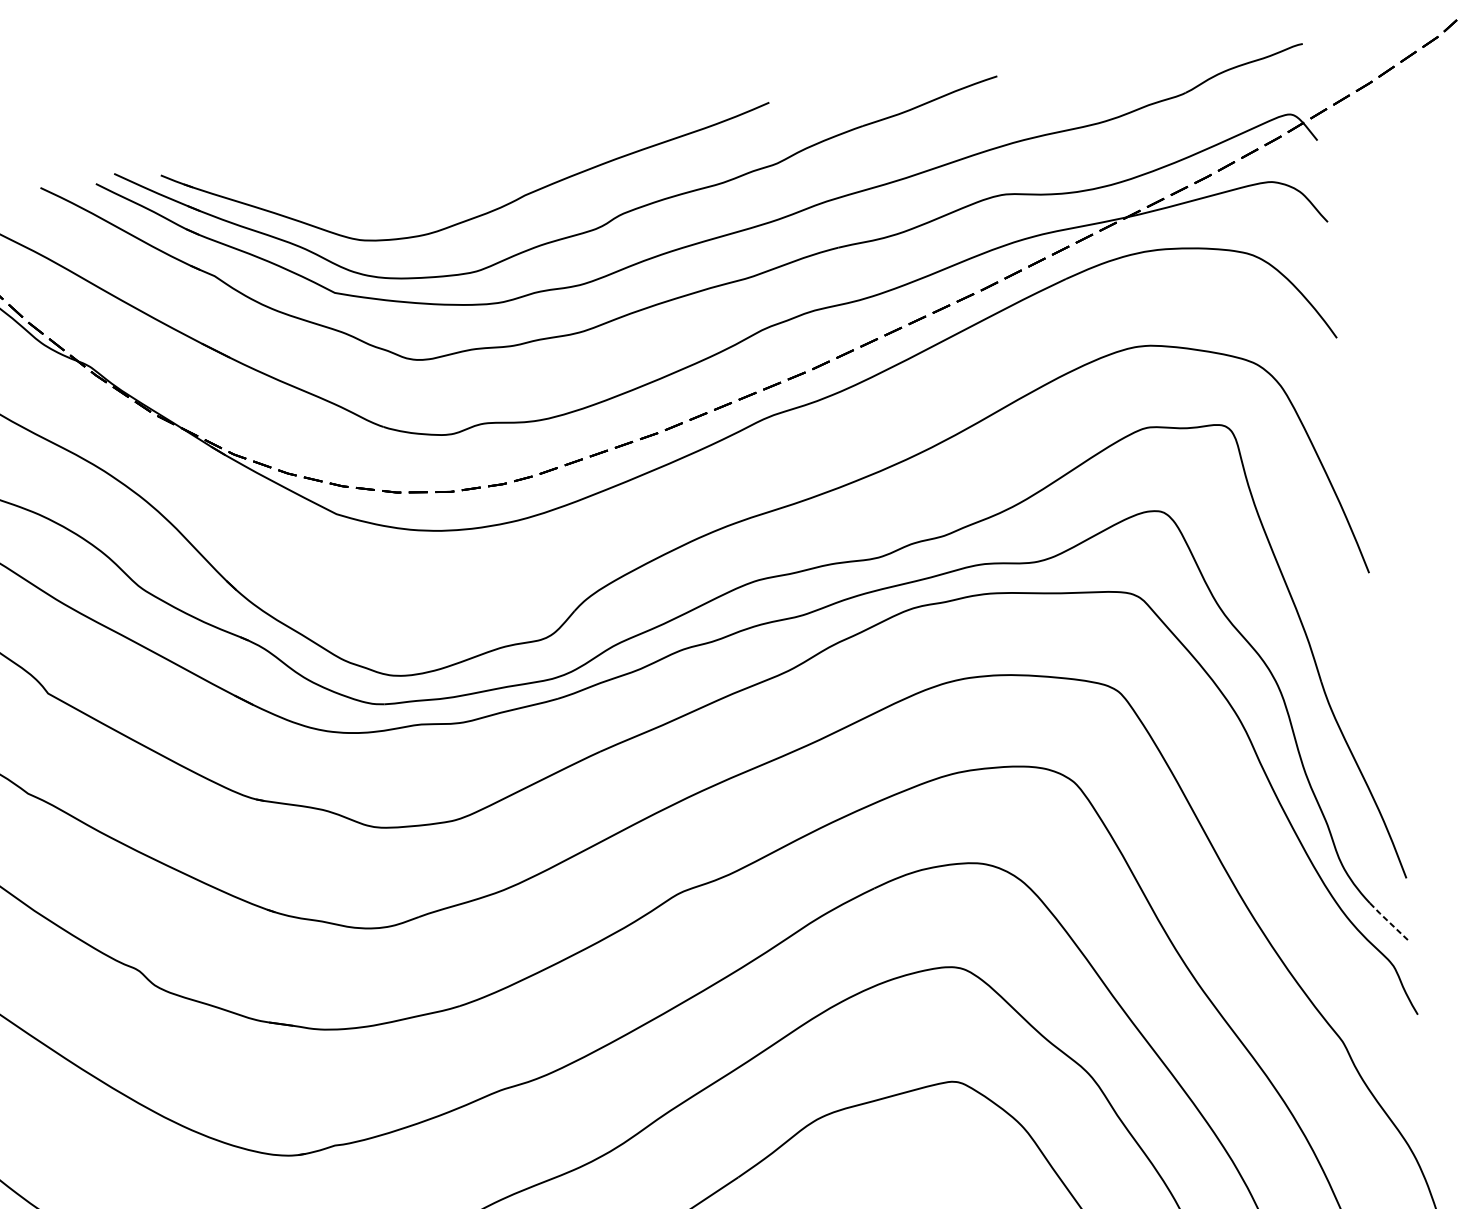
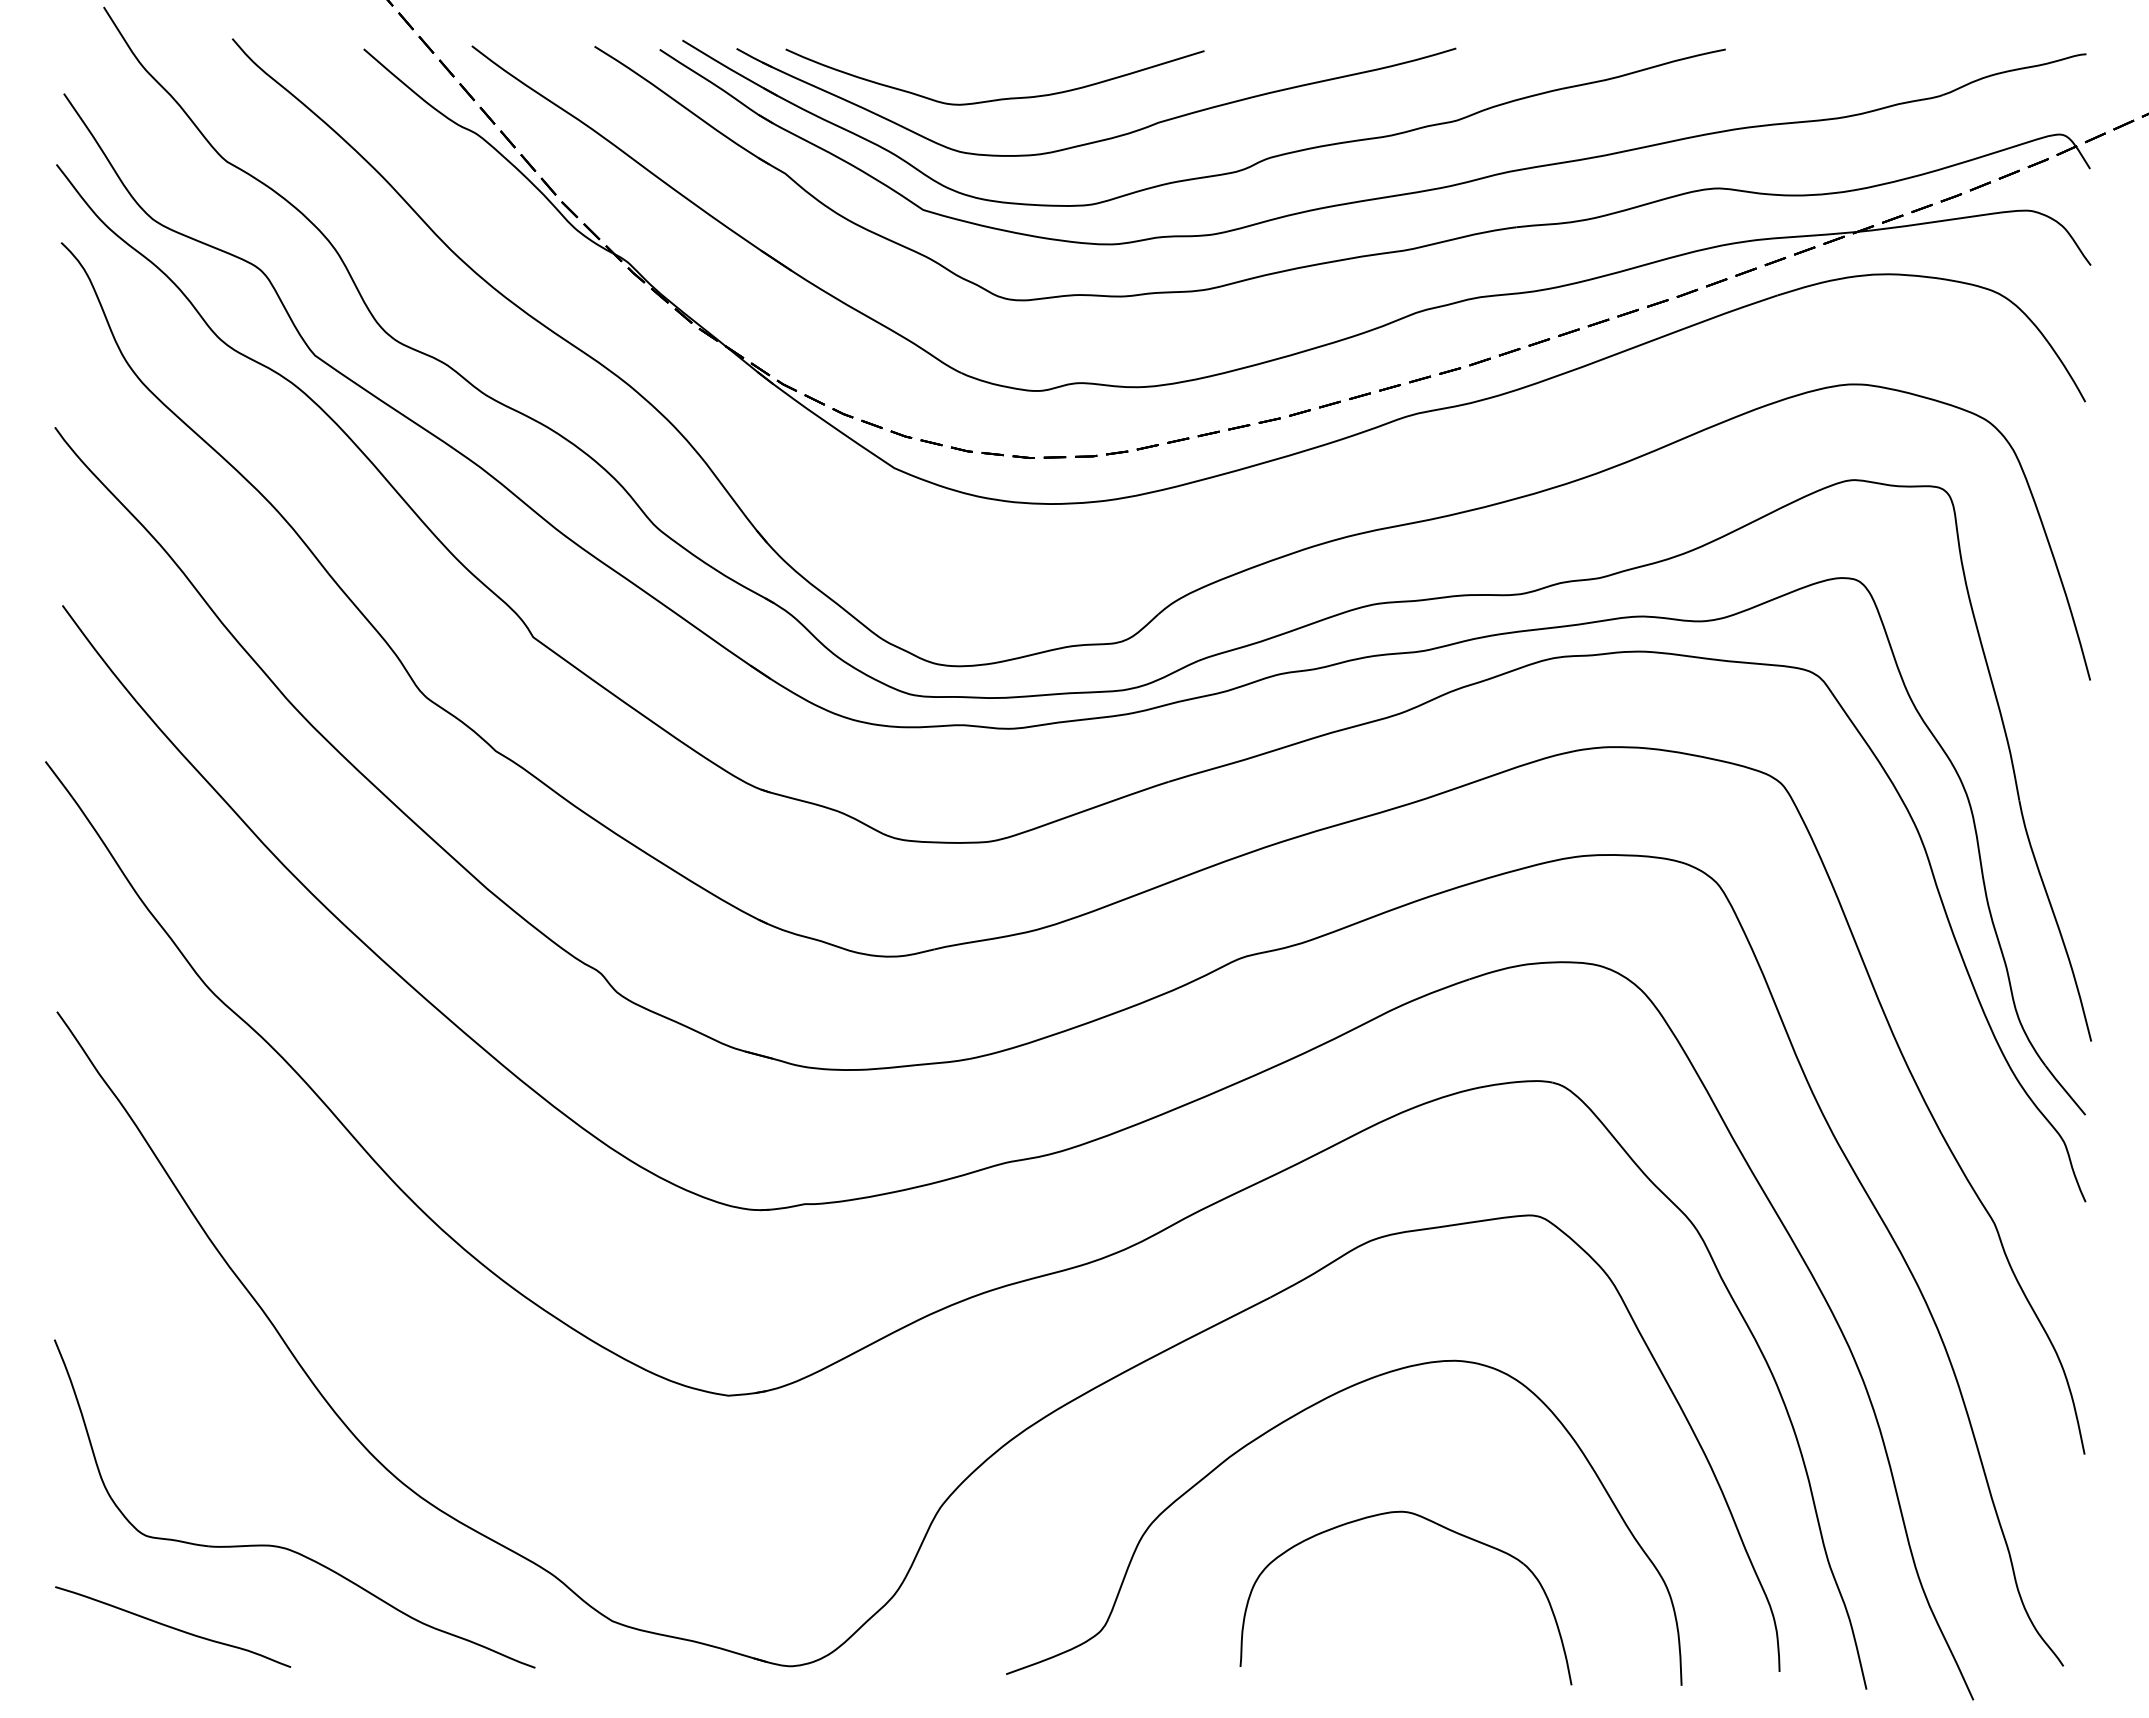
curve: (388, 190) -> (999, 98), added
line: (1388, 922) -> (2064, 1090), dashed -> solid

